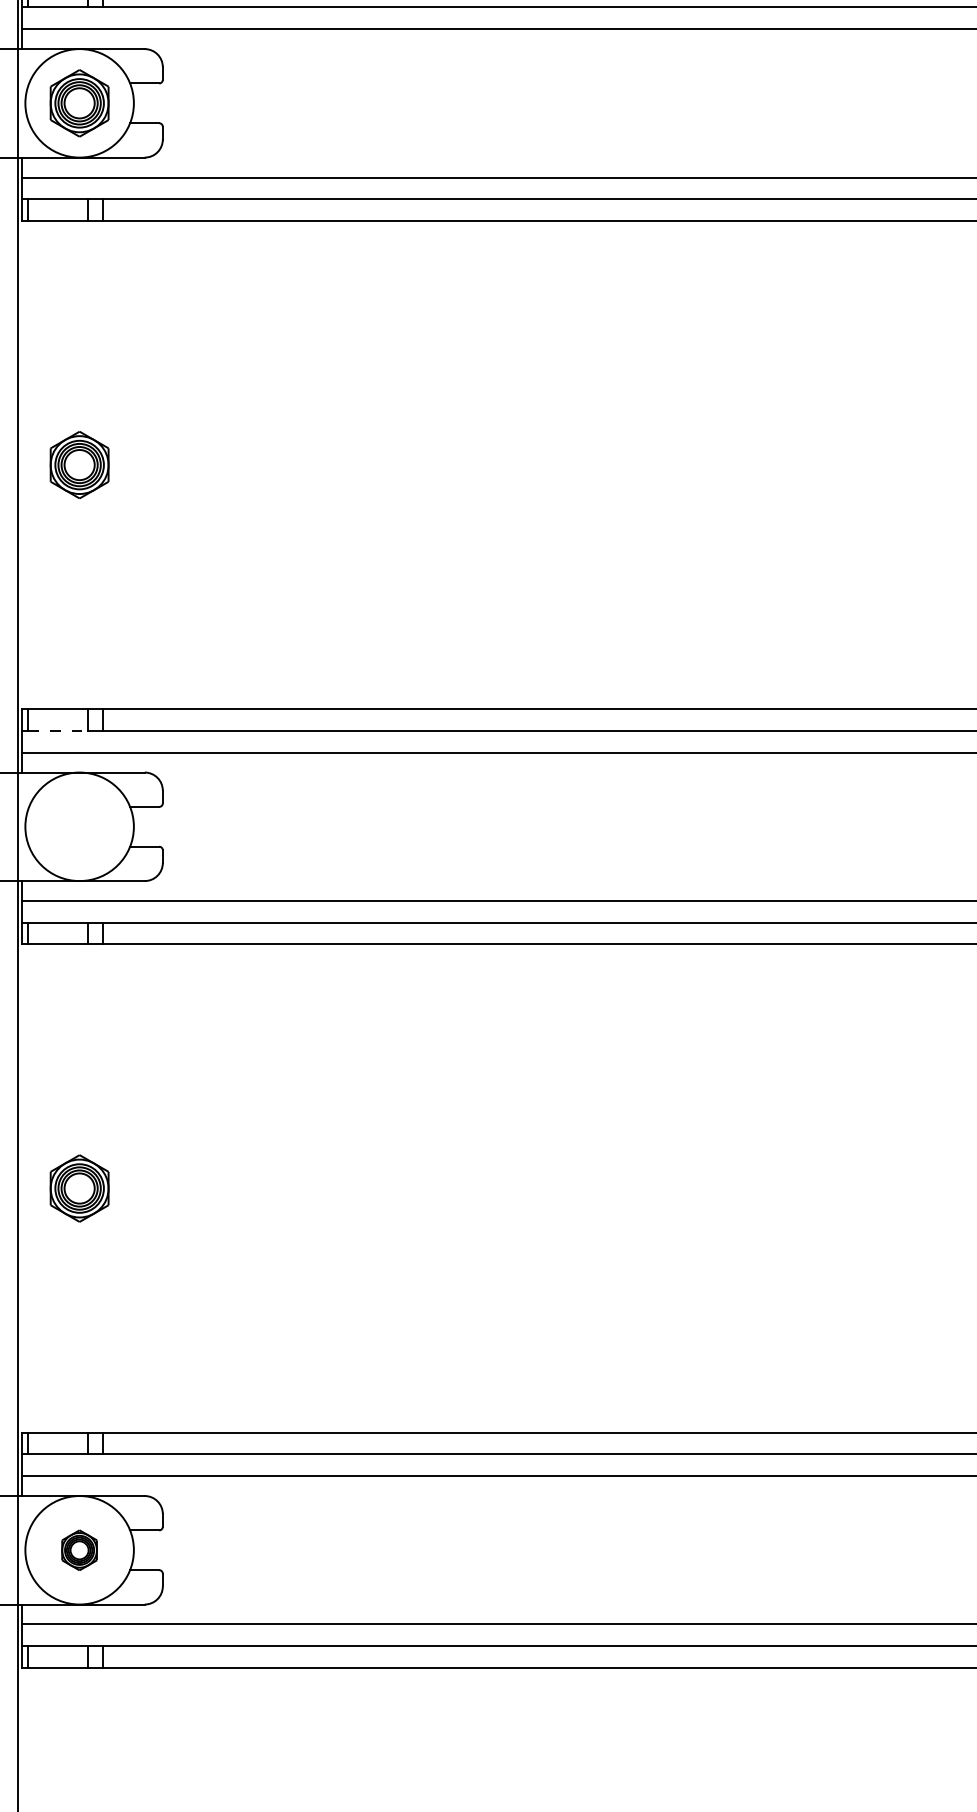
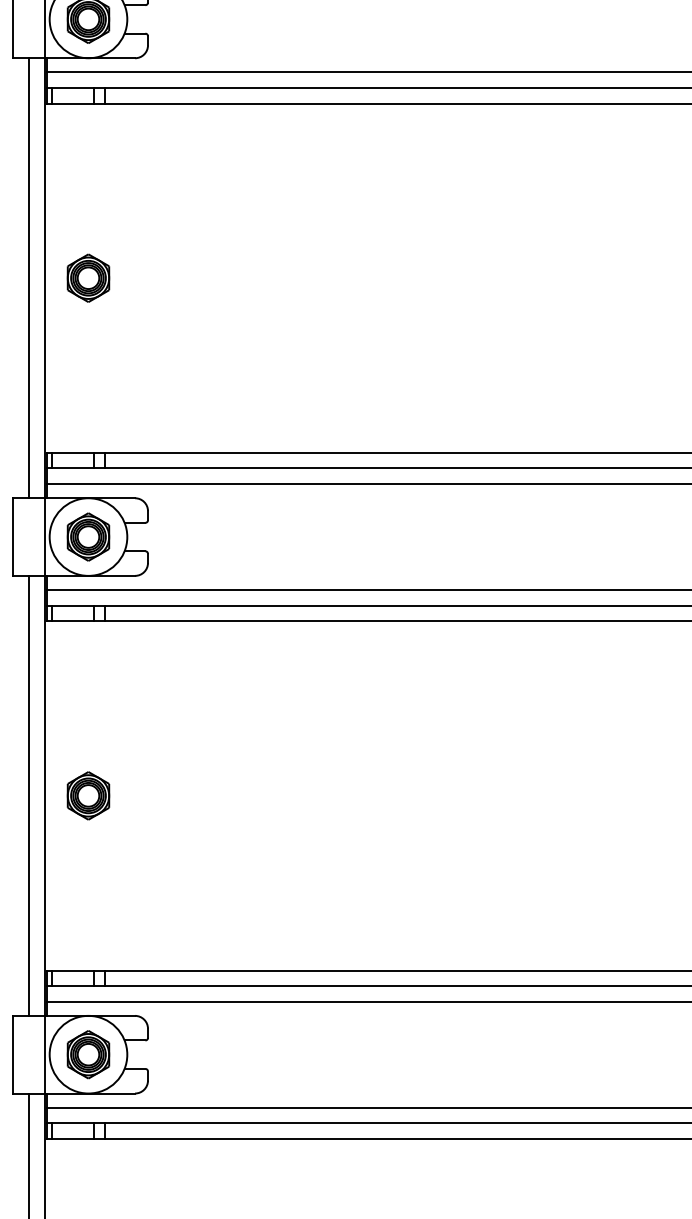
line: (57, 730) -> (72, 468), dashed -> solid
part: (79, 826) -> (88, 536), added
part: (79, 1550) -> (88, 1054), size x1.67

